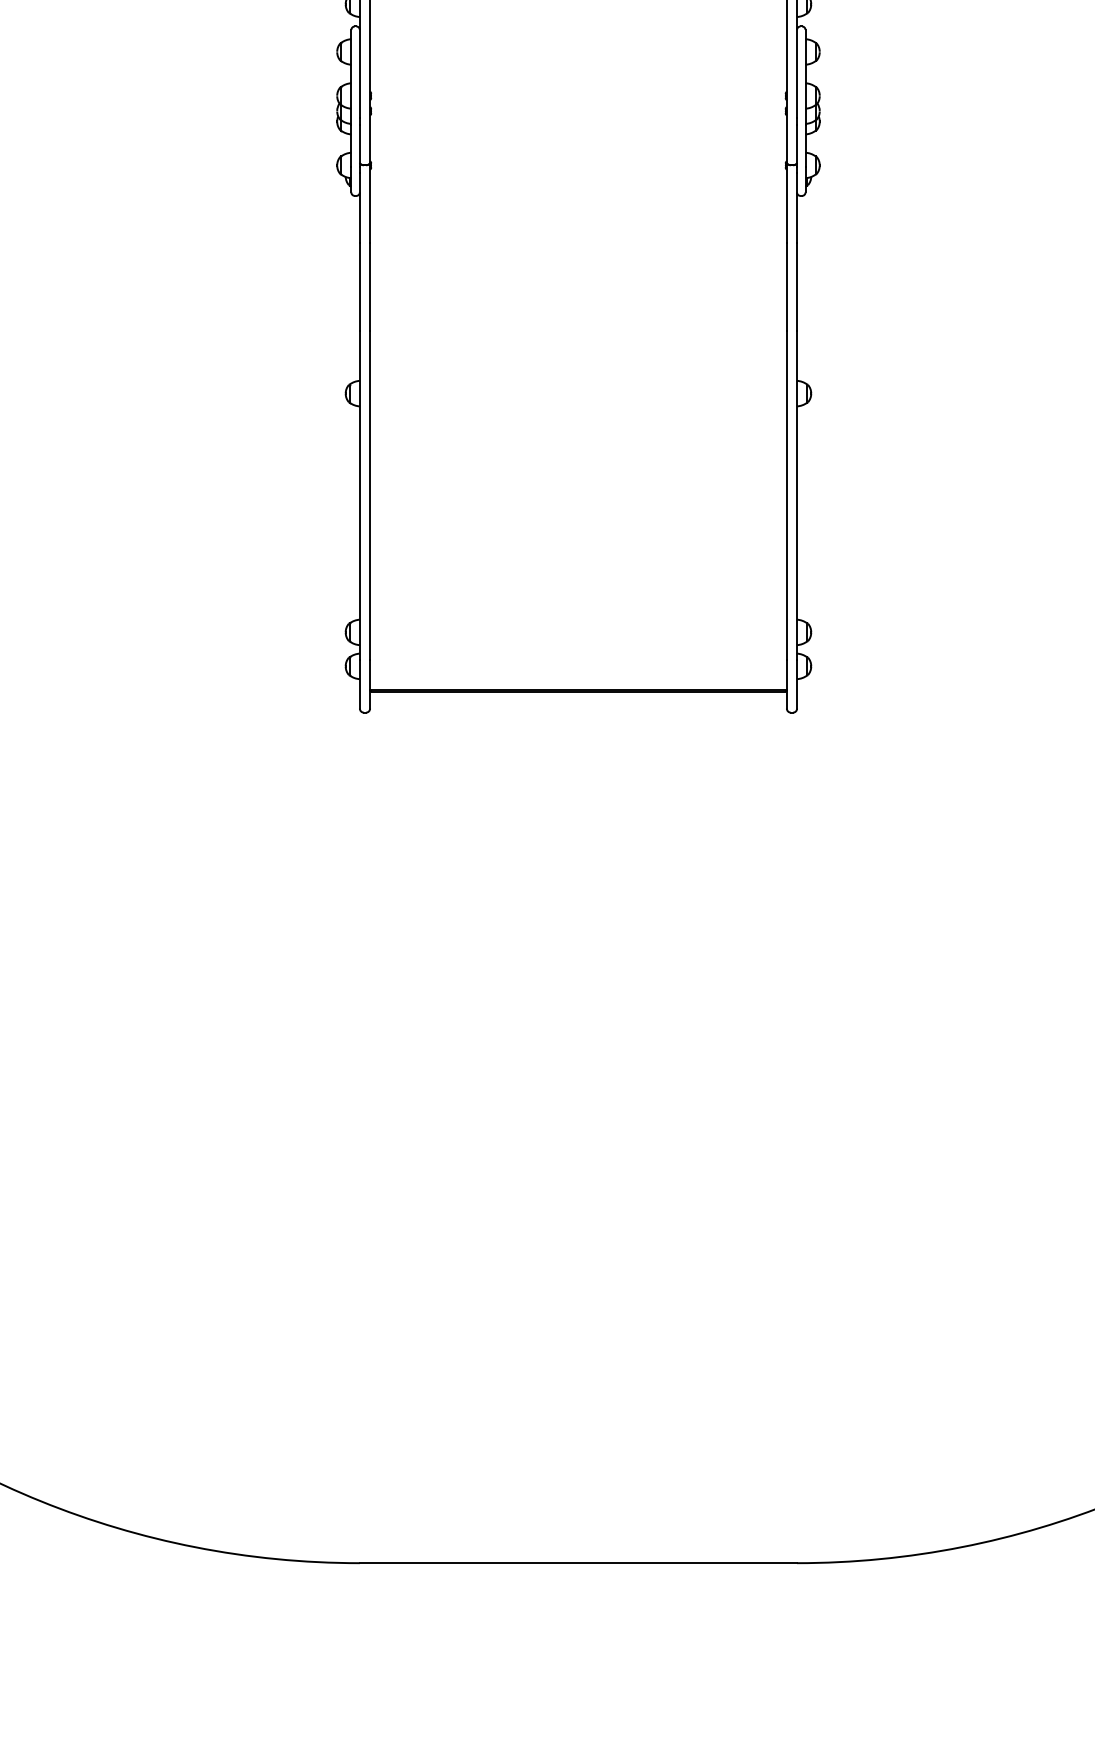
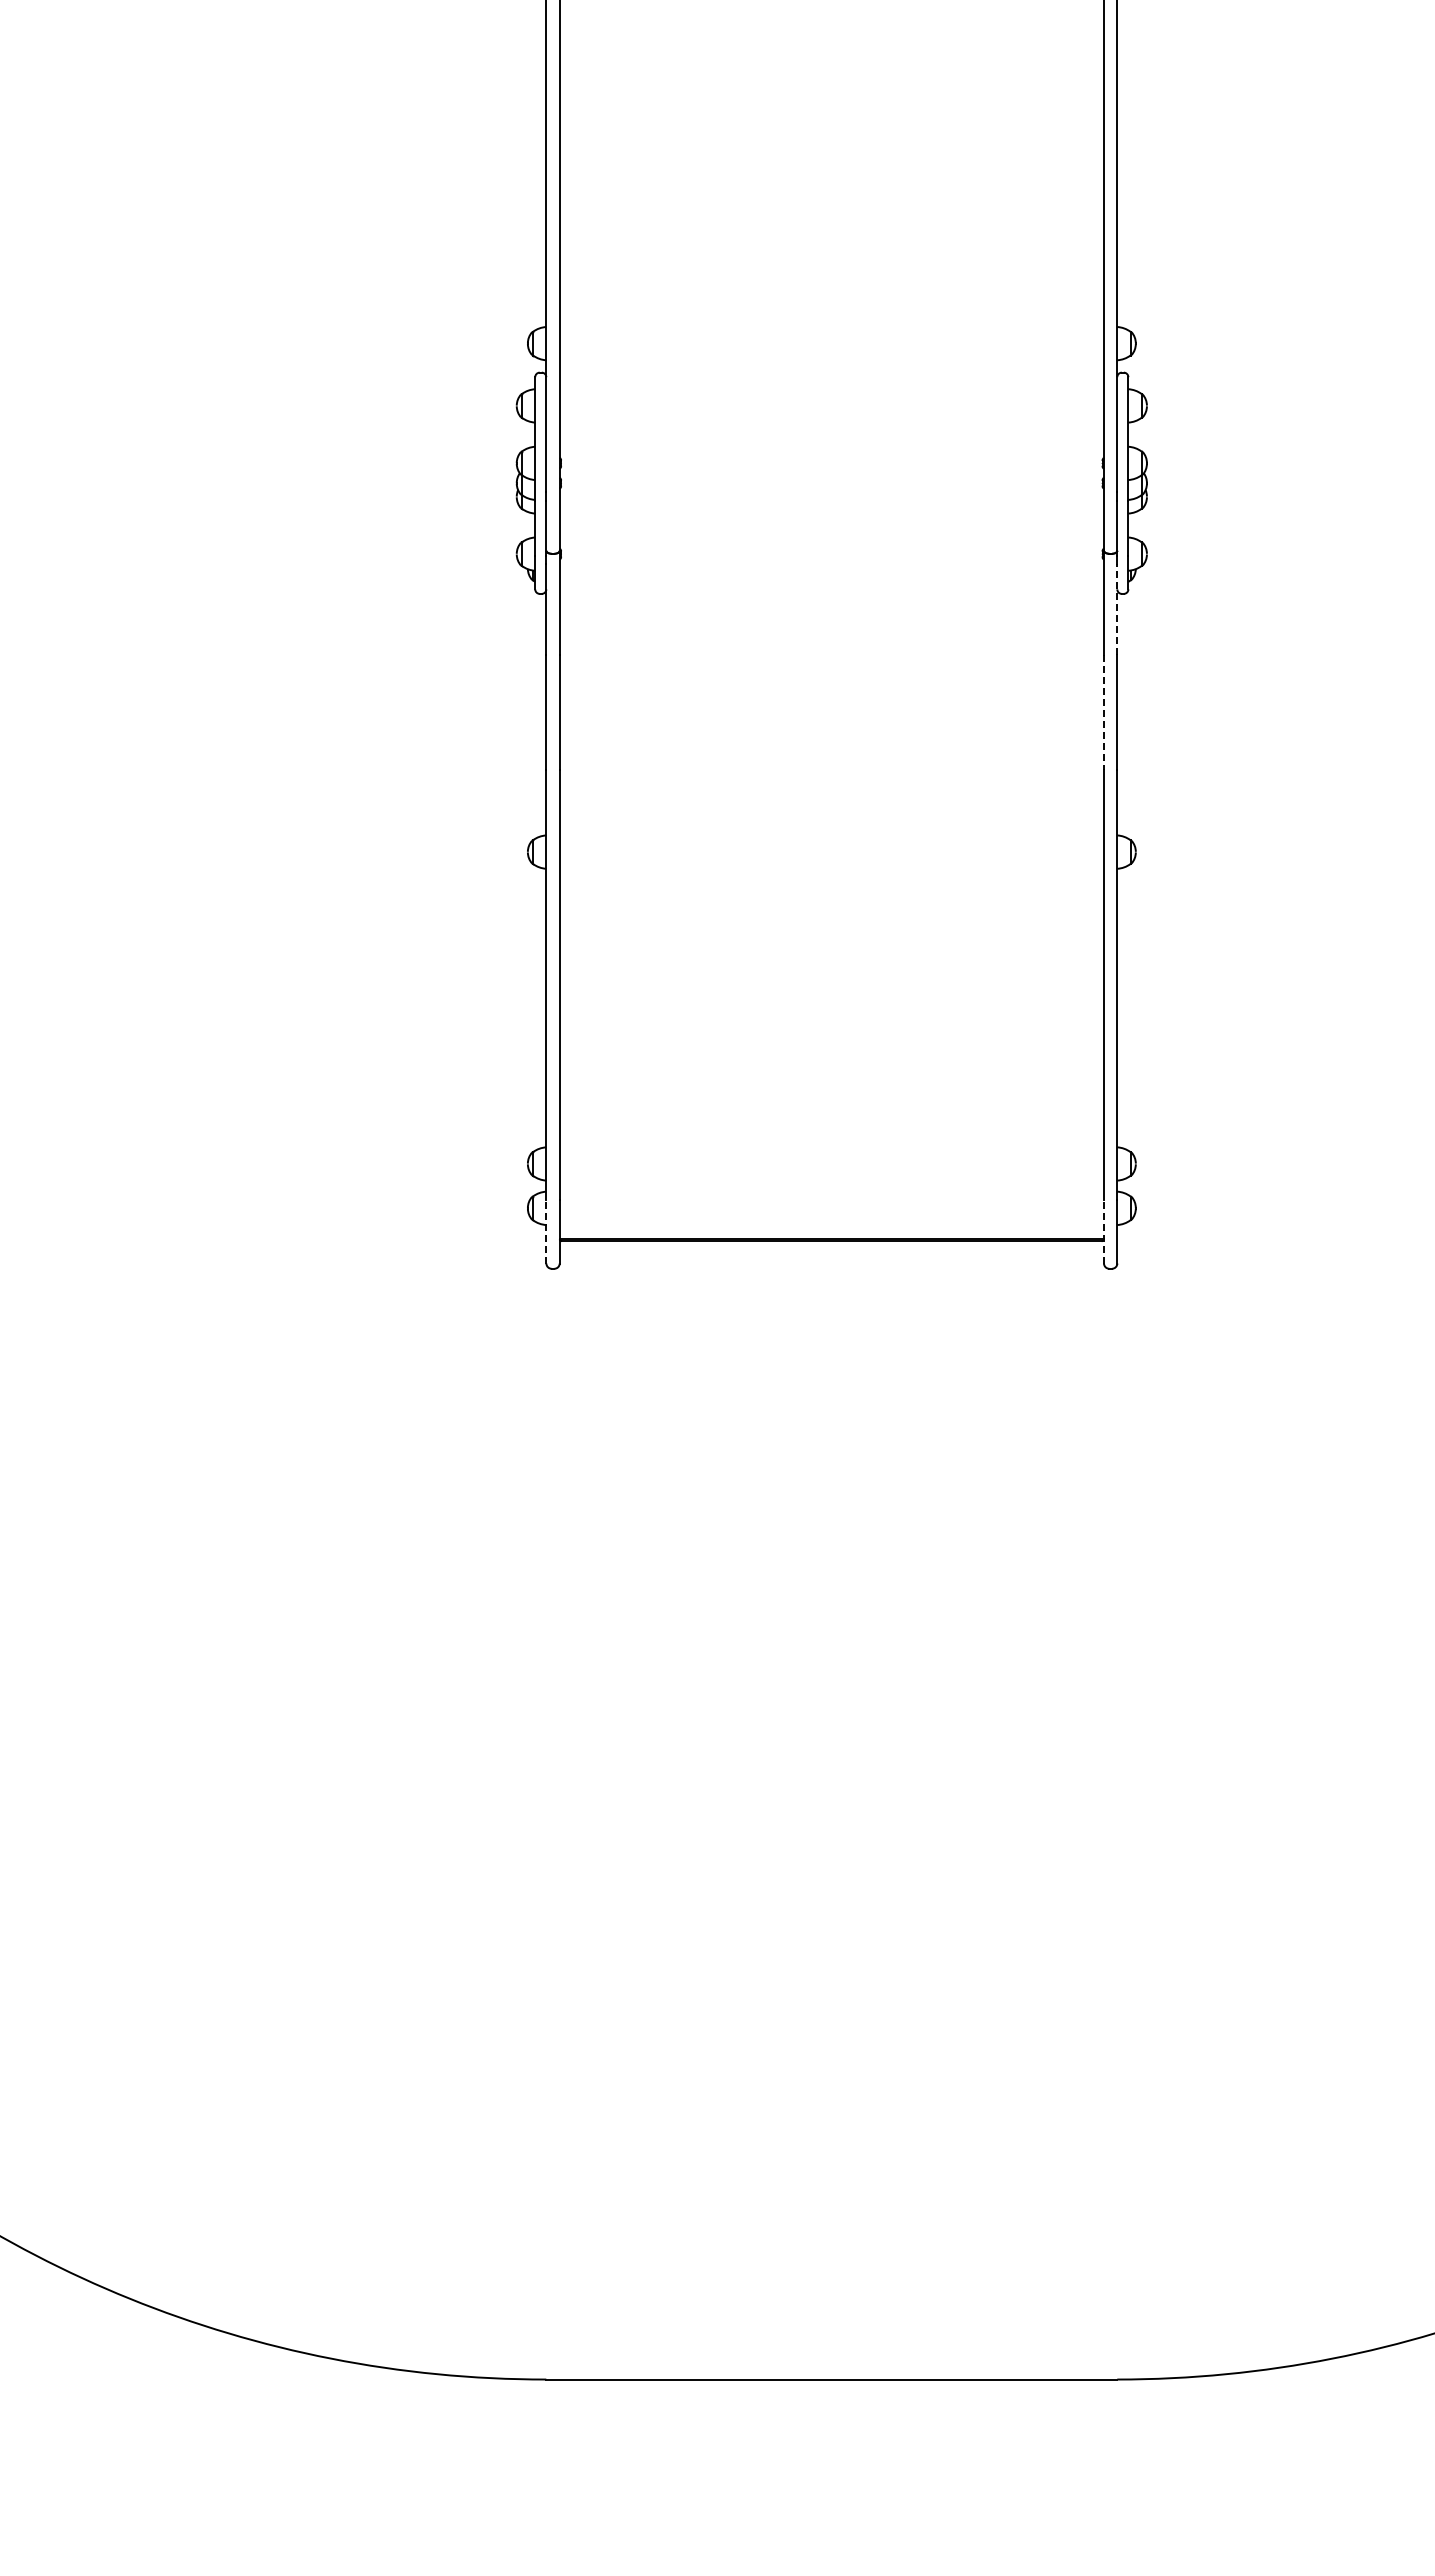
line: (797, 207) -> (1117, 609), solid -> dashed
line: (786, 287) -> (1103, 713), solid -> dashed
line: (359, 684) -> (546, 1231), solid -> dashed
line: (786, 684) -> (1103, 1231), solid -> dashed

